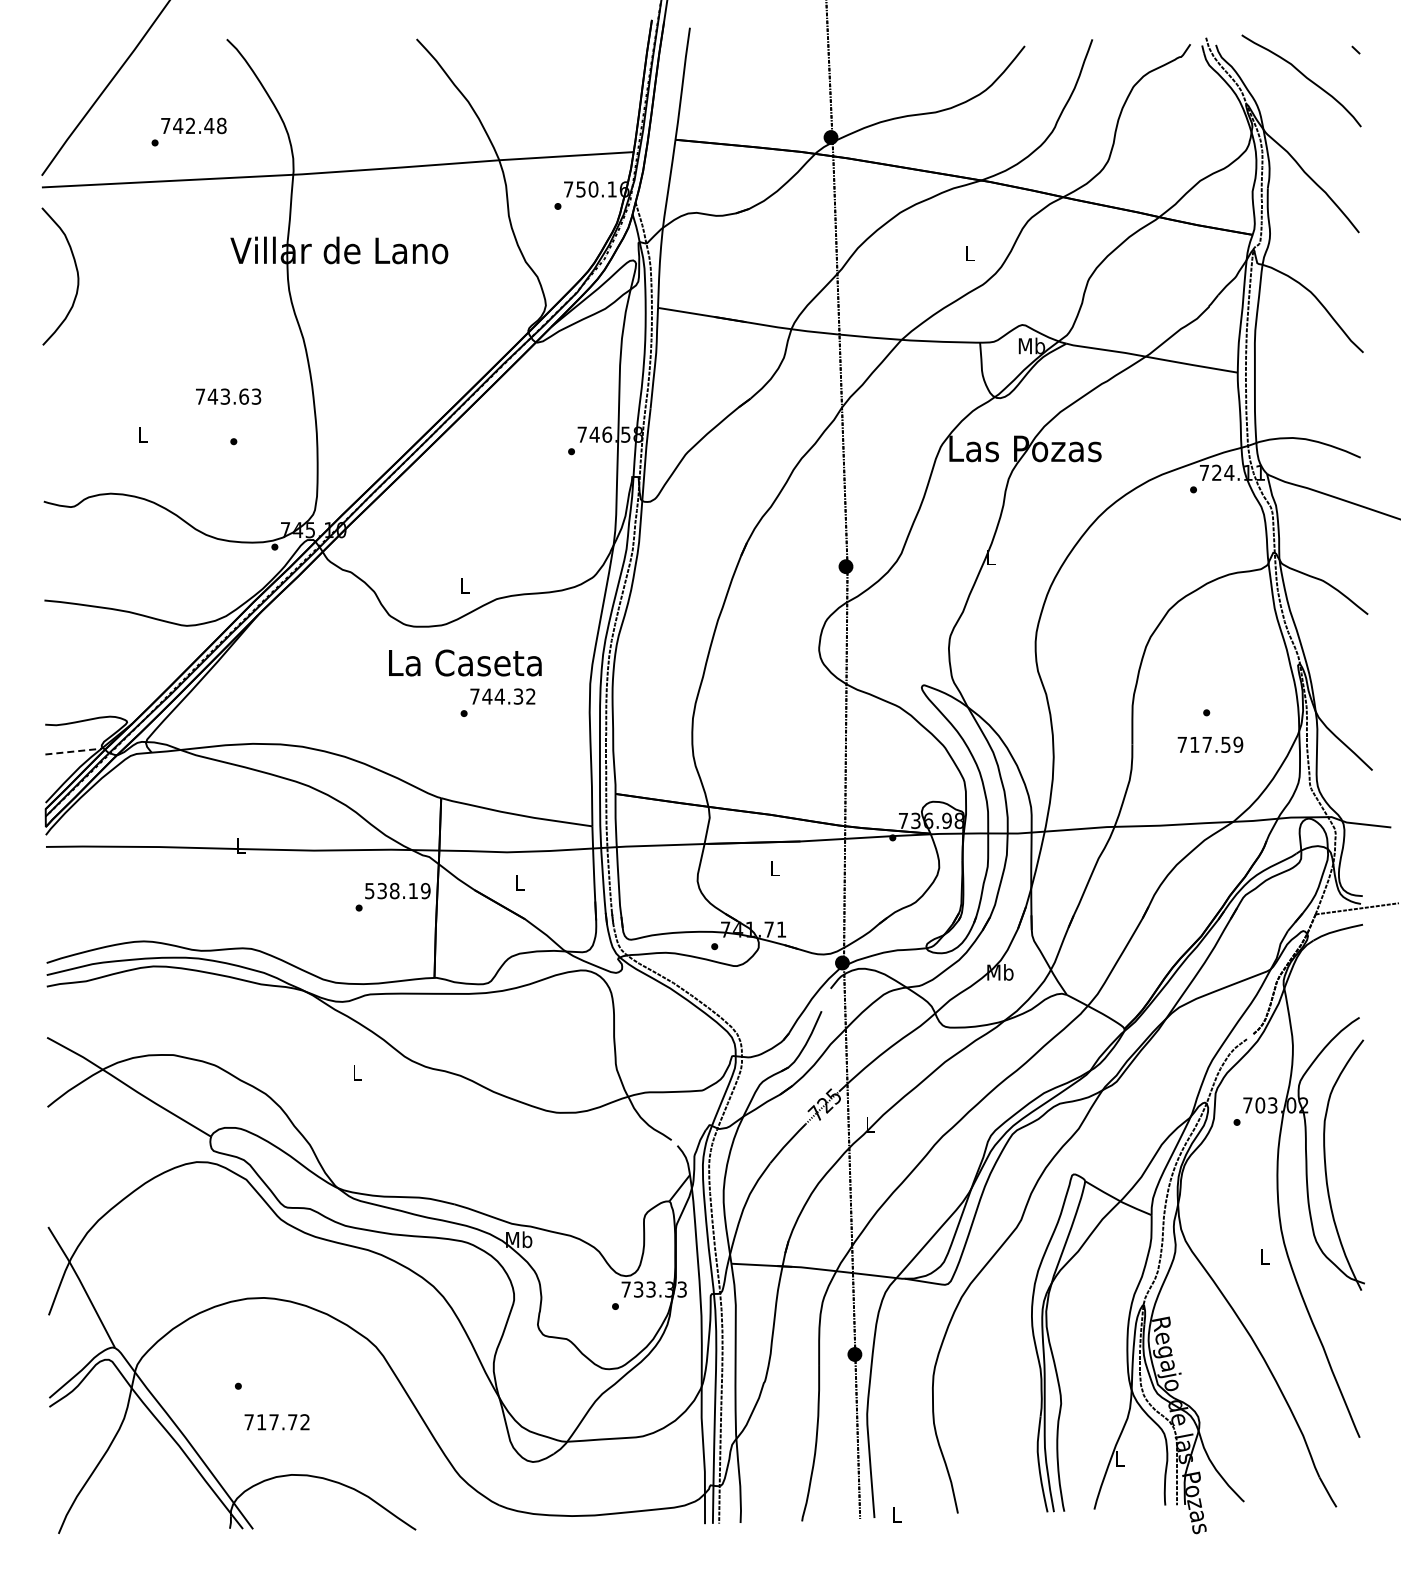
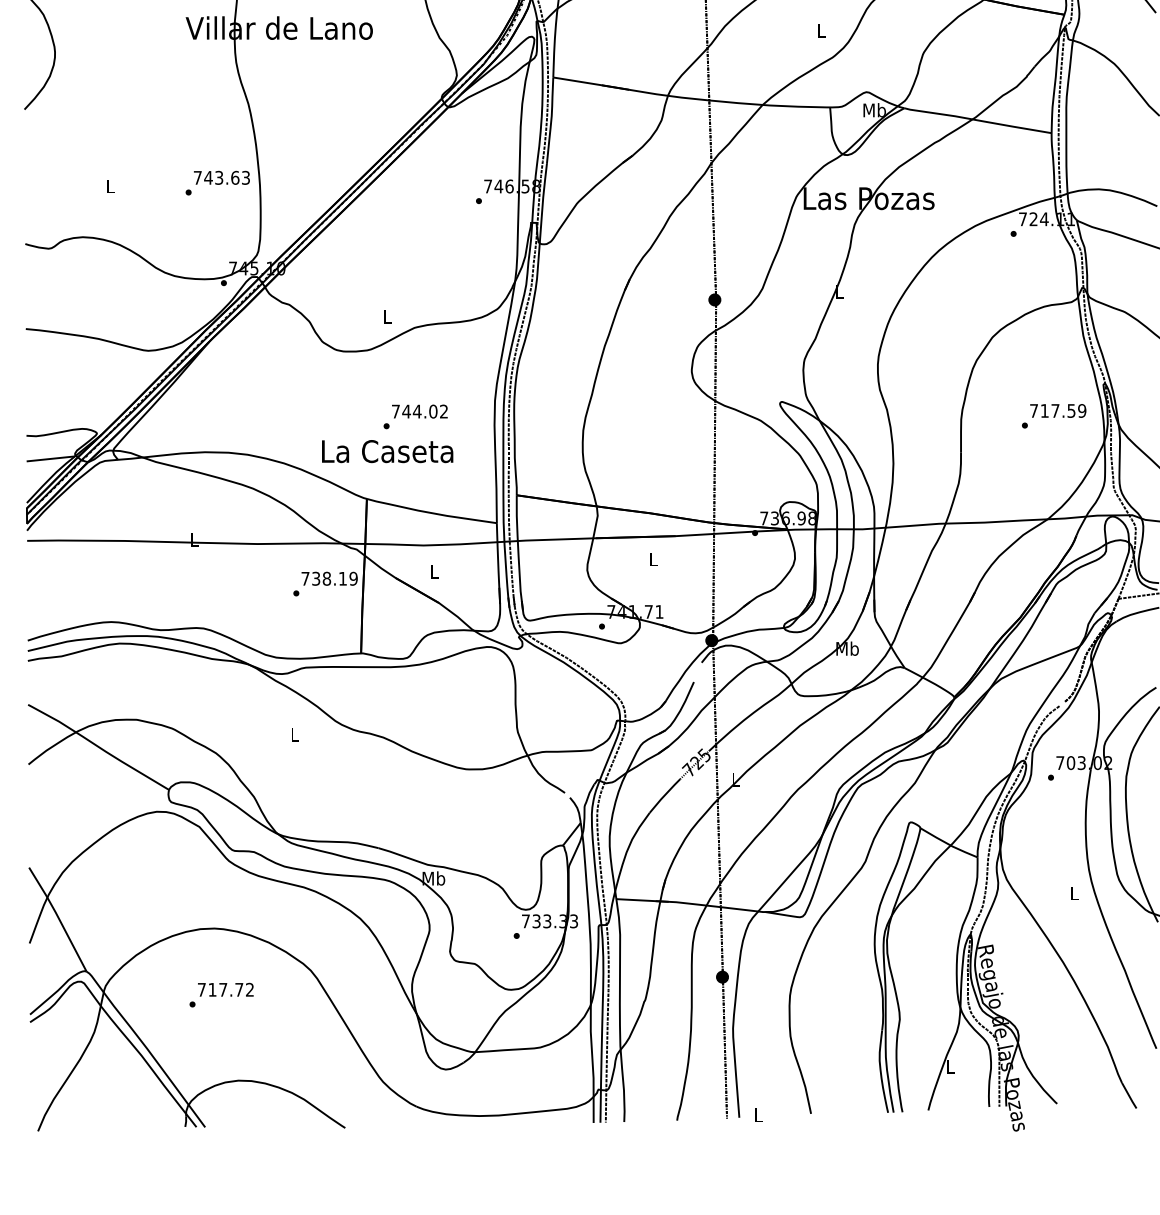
text: (228, 396) -> (221, 177), moved
text: (465, 662) -> (387, 451), moved
text: (518, 696) -> (433, 411), 744.32 -> 744.02
text: (1210, 744) -> (1058, 410), moved
line: (73, 751) -> (50, 458), dashed -> solid
text: (369, 891) -> (305, 579), 538.19 -> 738.19
text: (276, 1422) -> (225, 990), moved

